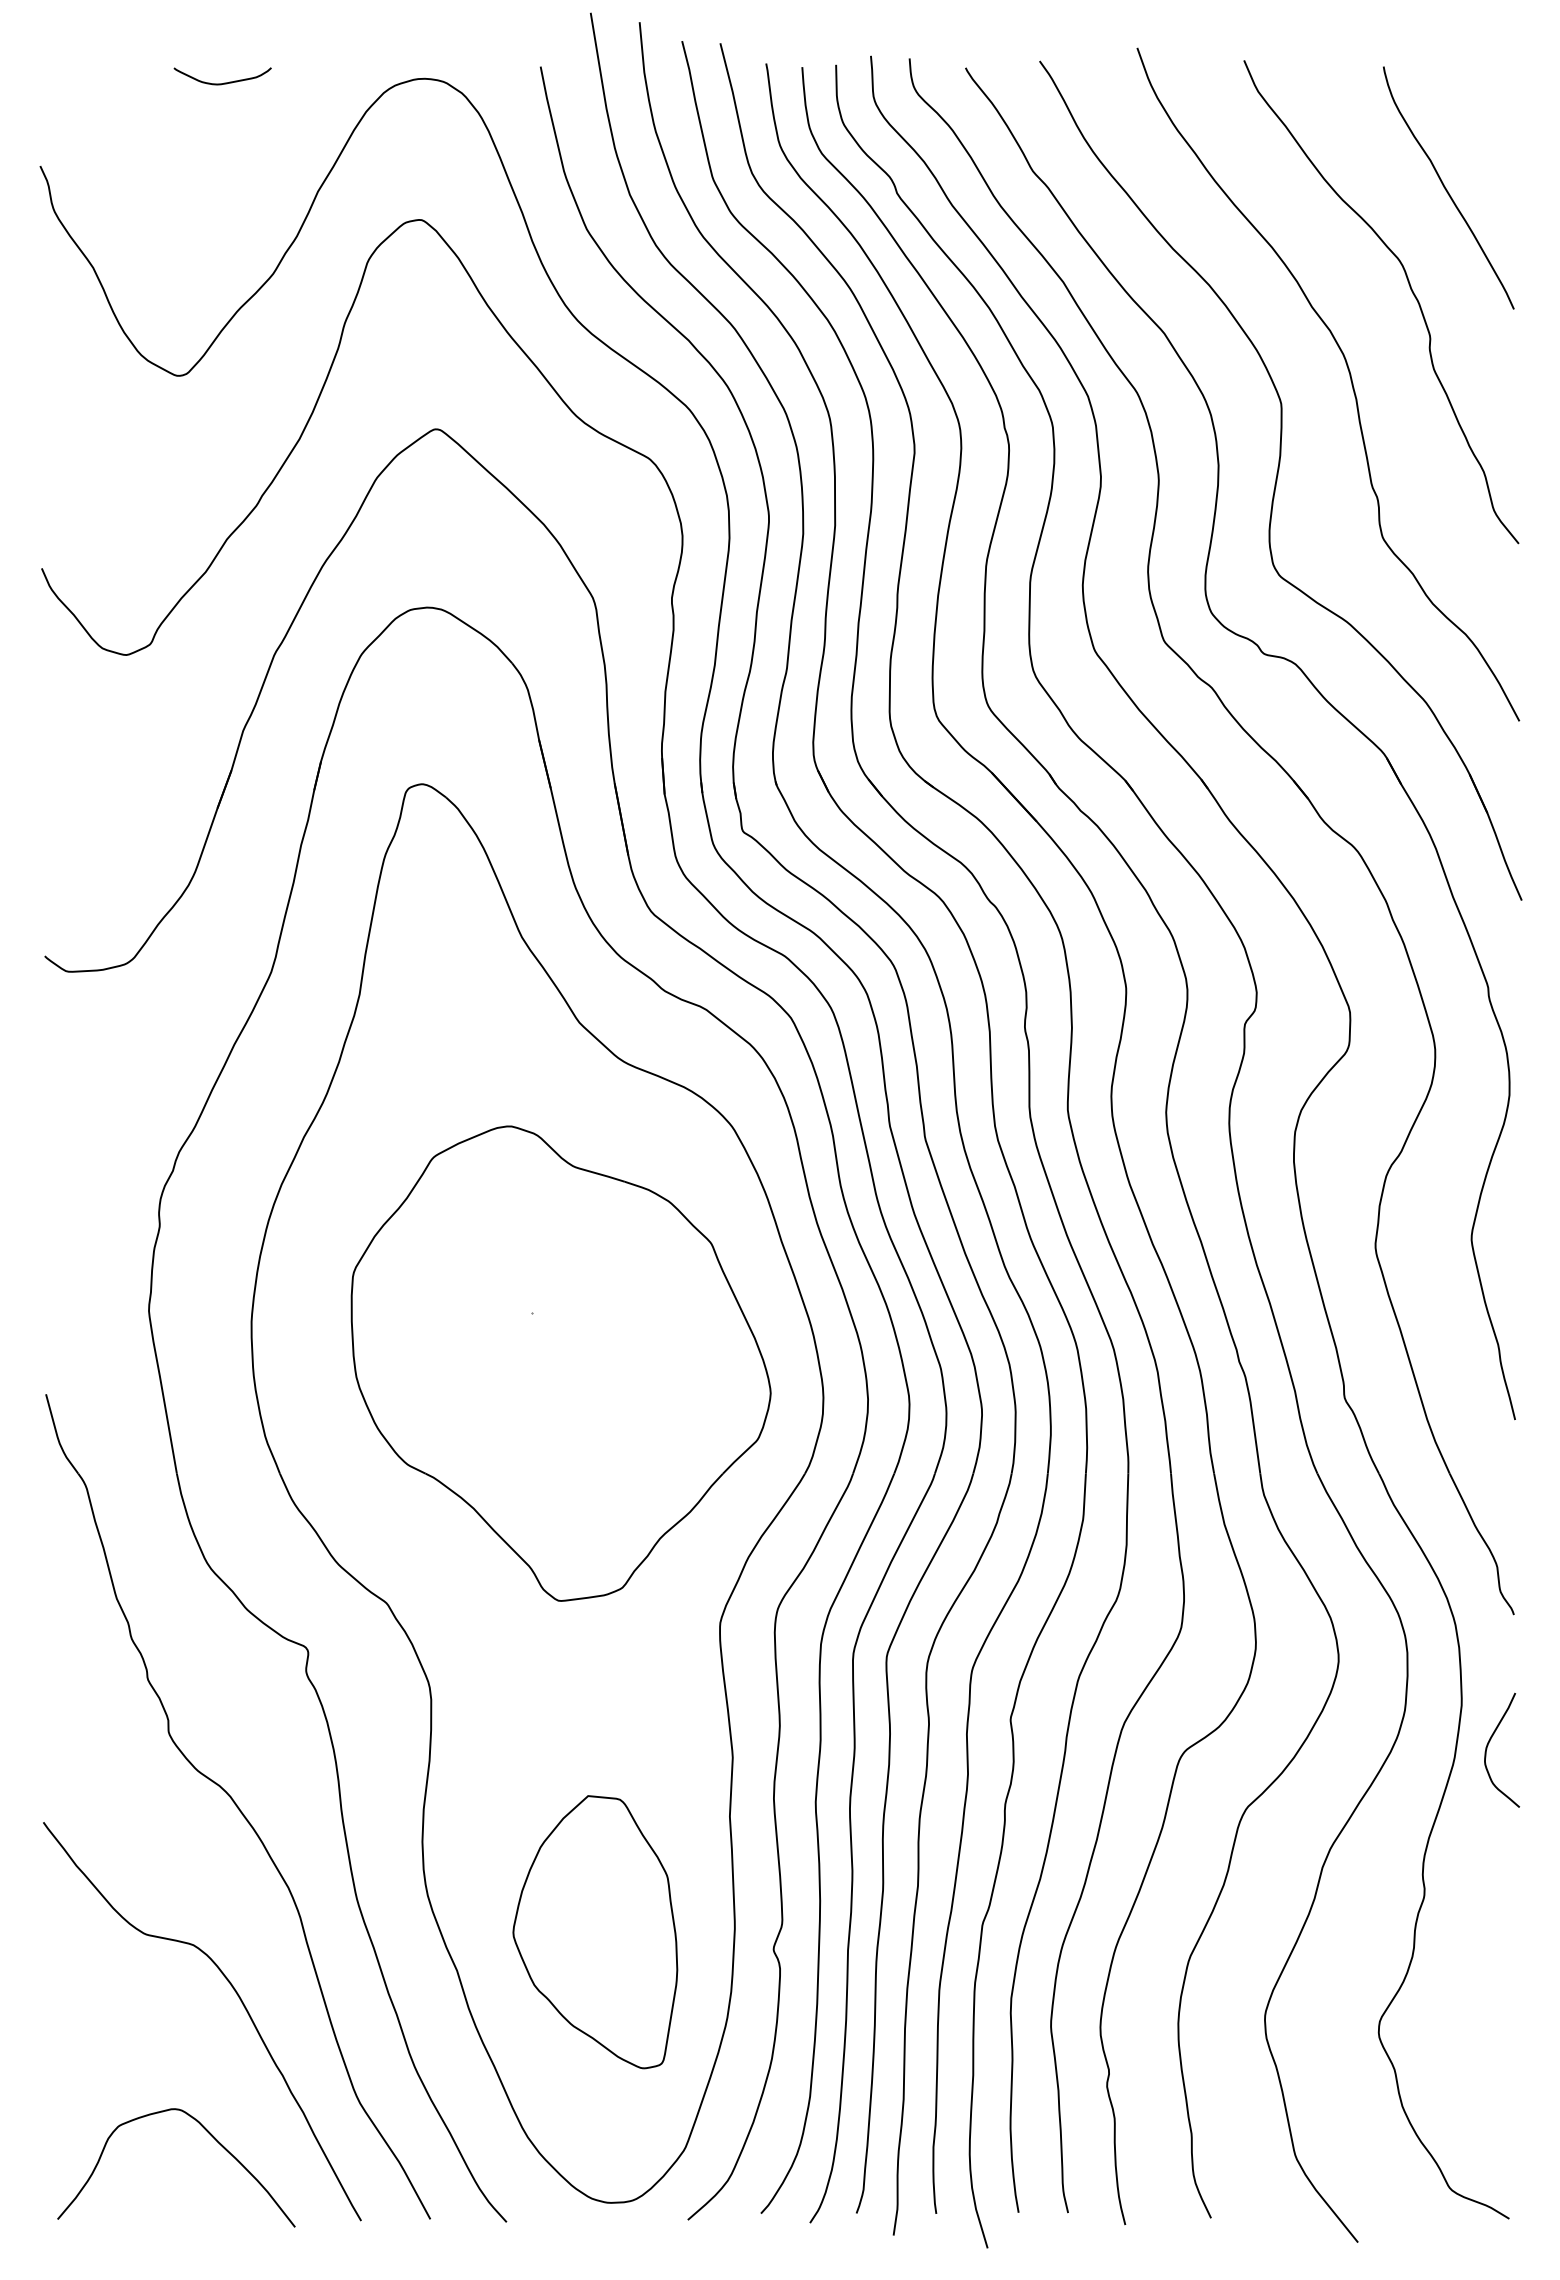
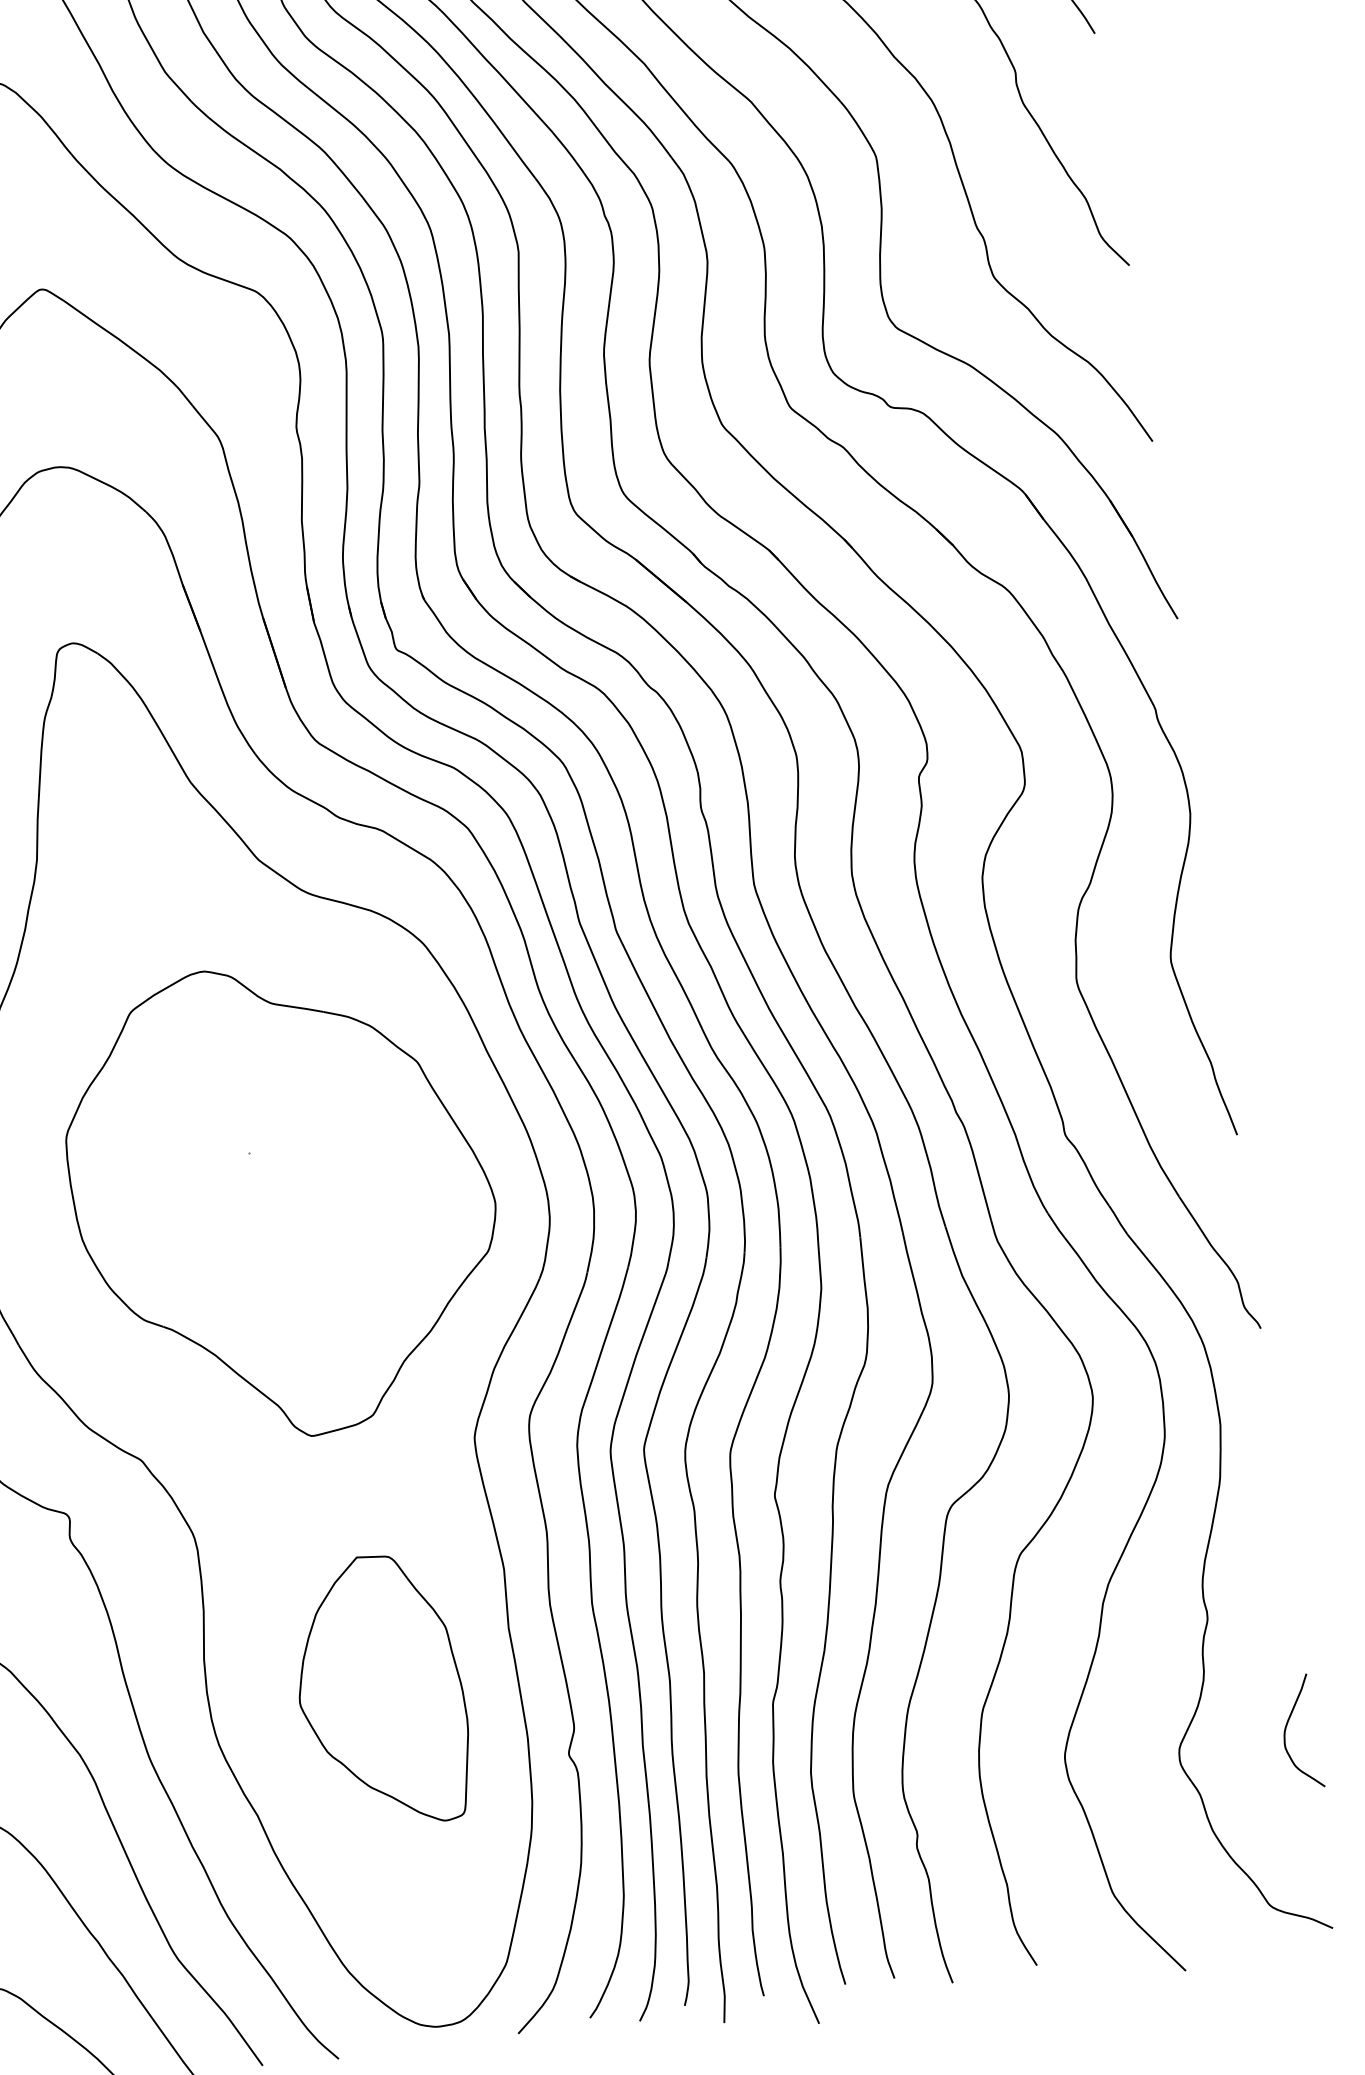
curve: (1489, 1743) -> (1287, 1727), moved
part: (595, 1932) -> (381, 1691), moved

